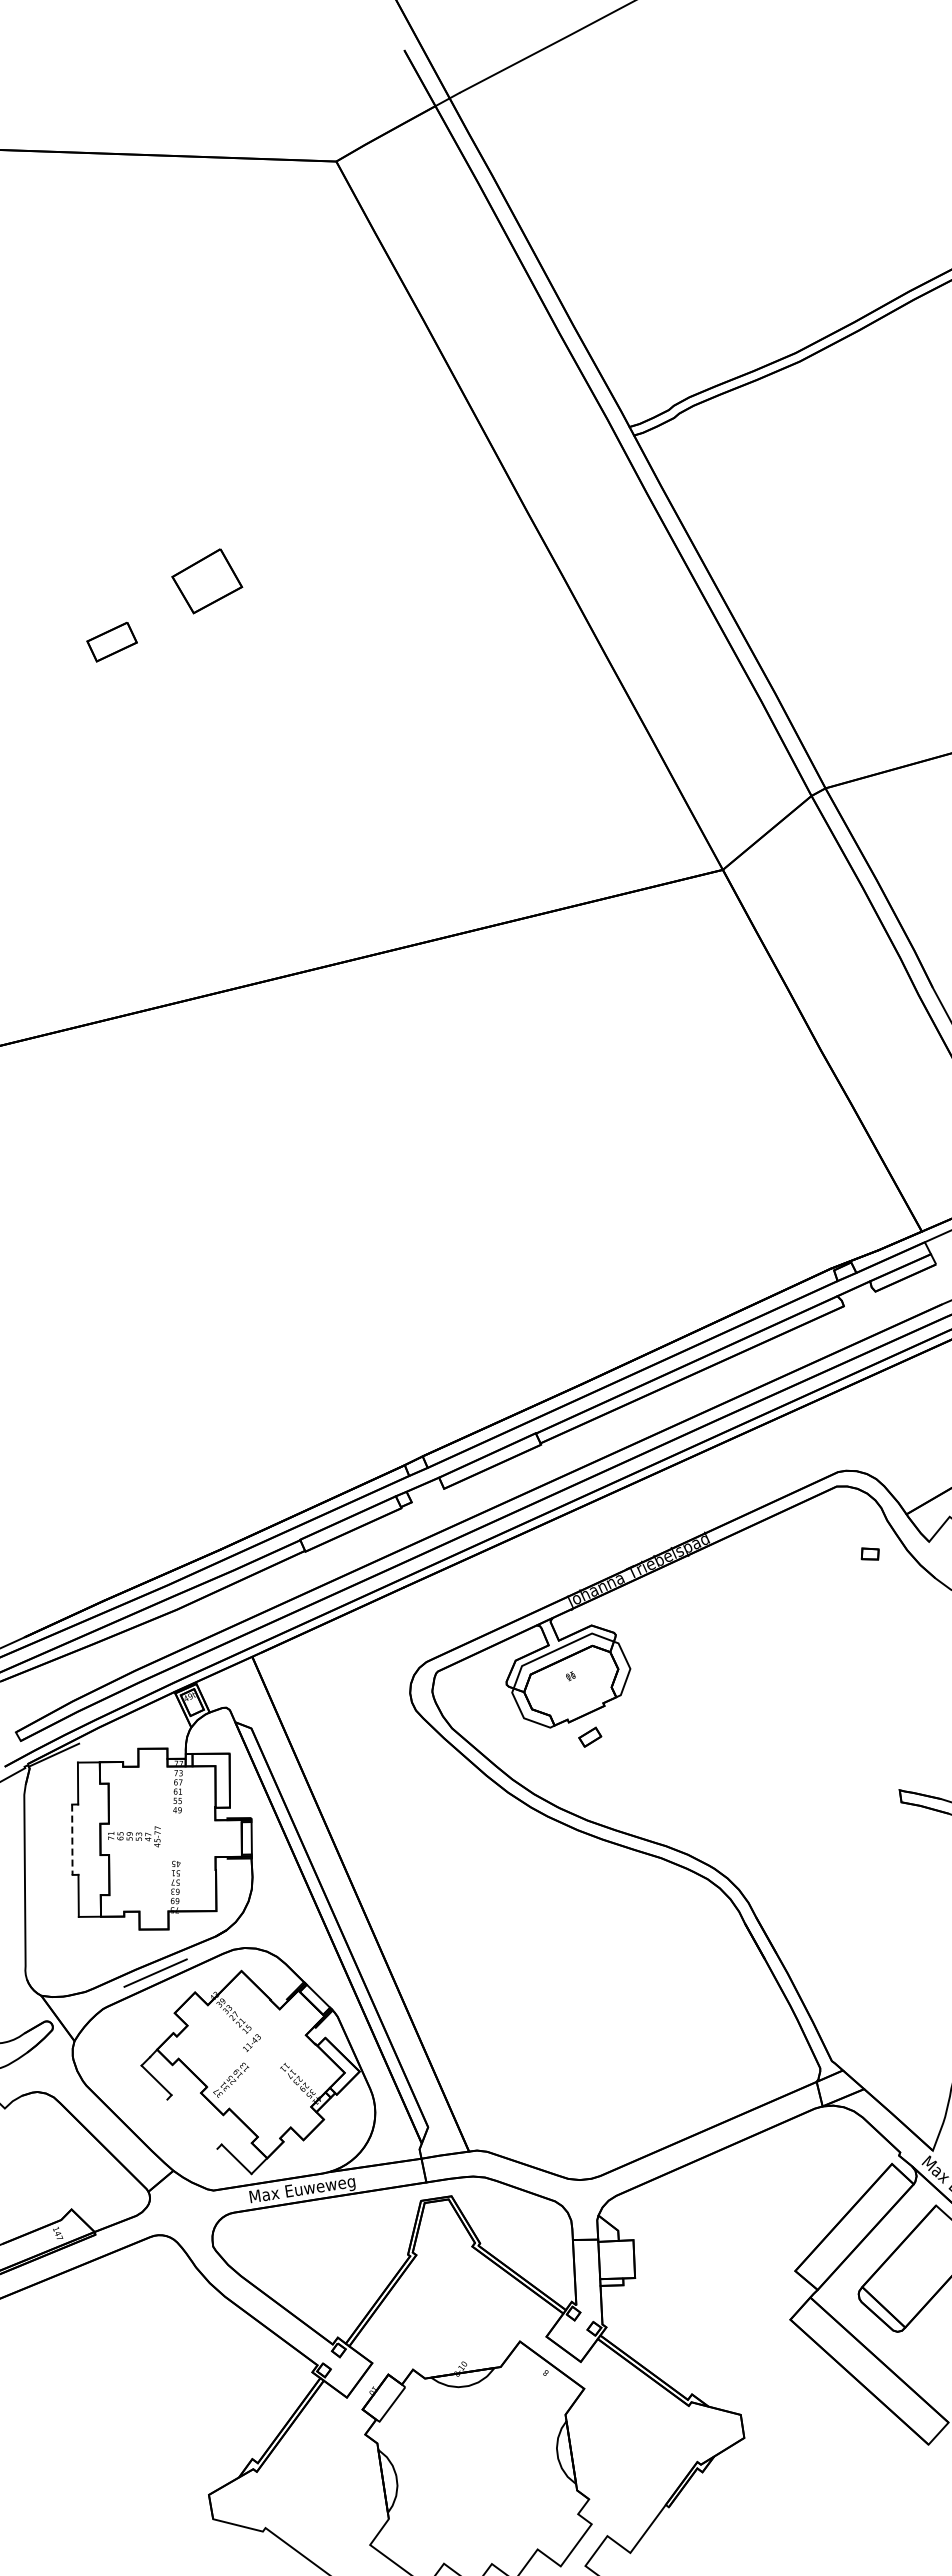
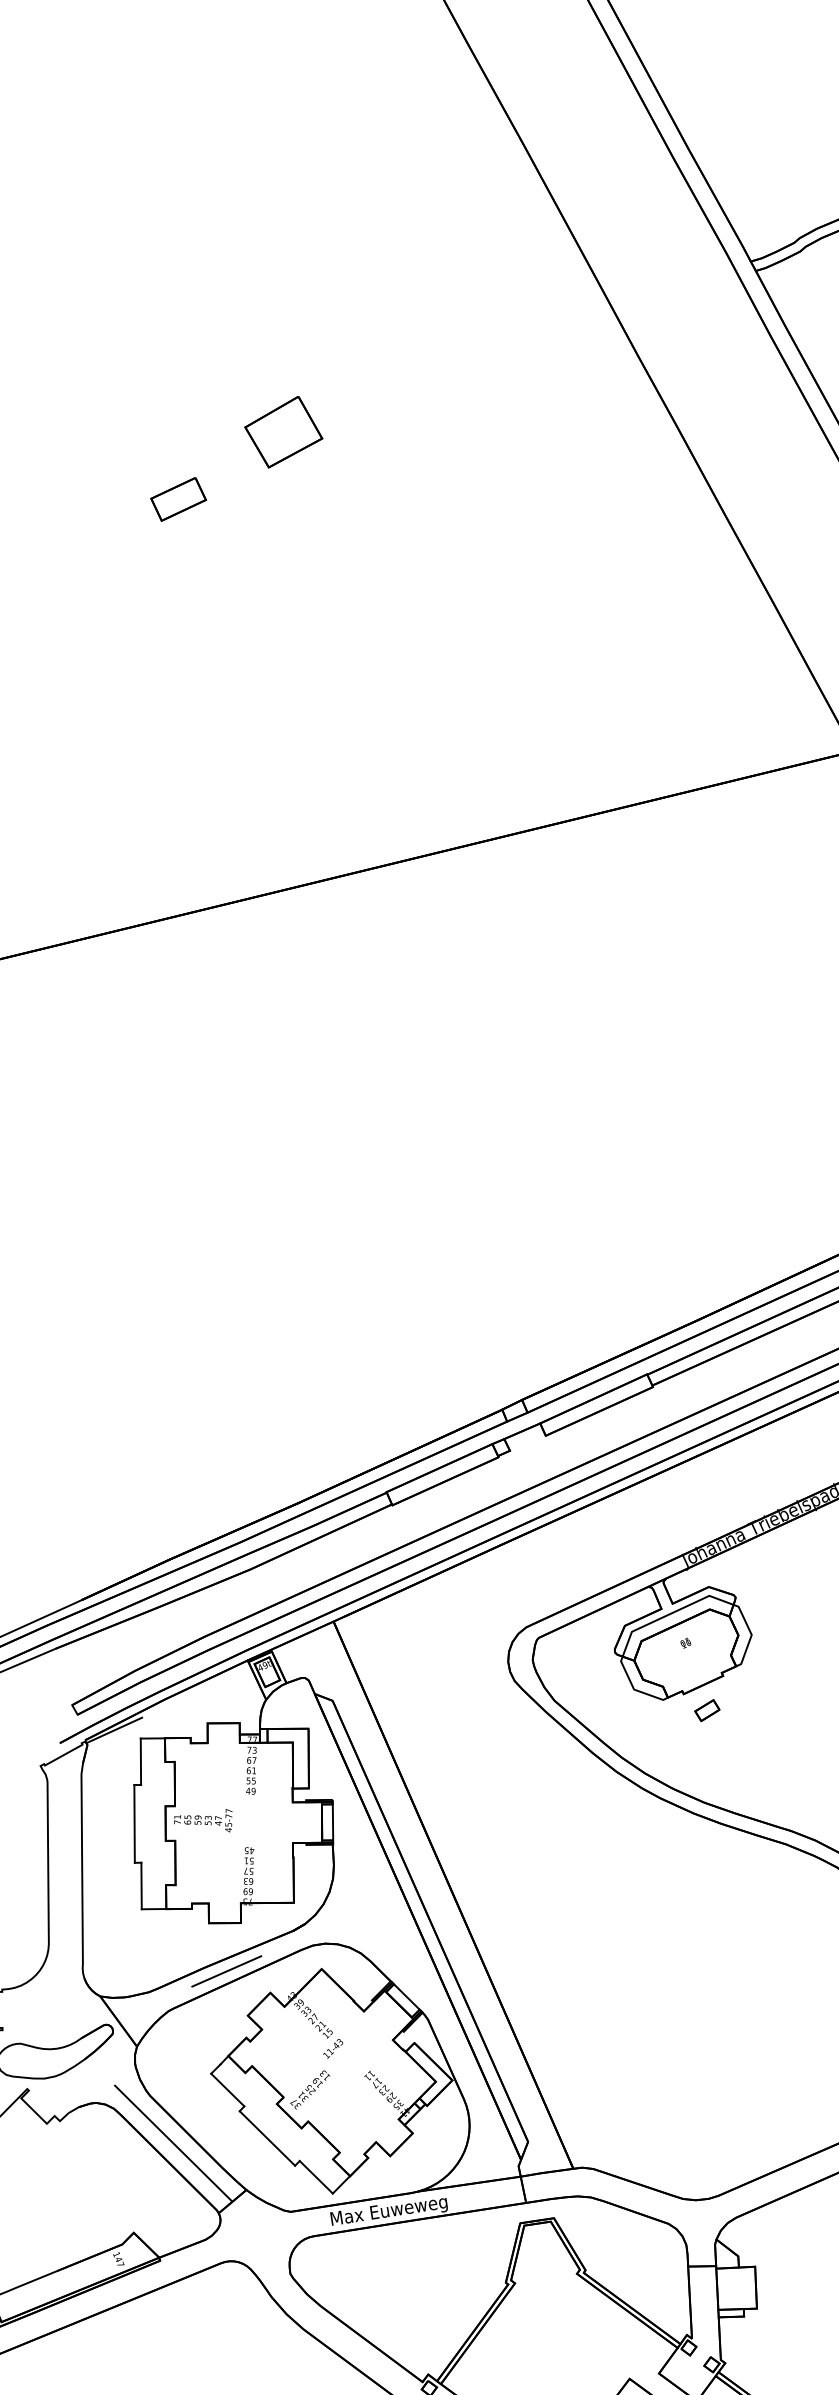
line: (72, 1840) -> (134, 1824), dashed -> solid
line: (192, 2123) -> (267, 2137), added
line: (107, 2128) -> (173, 2143), added

